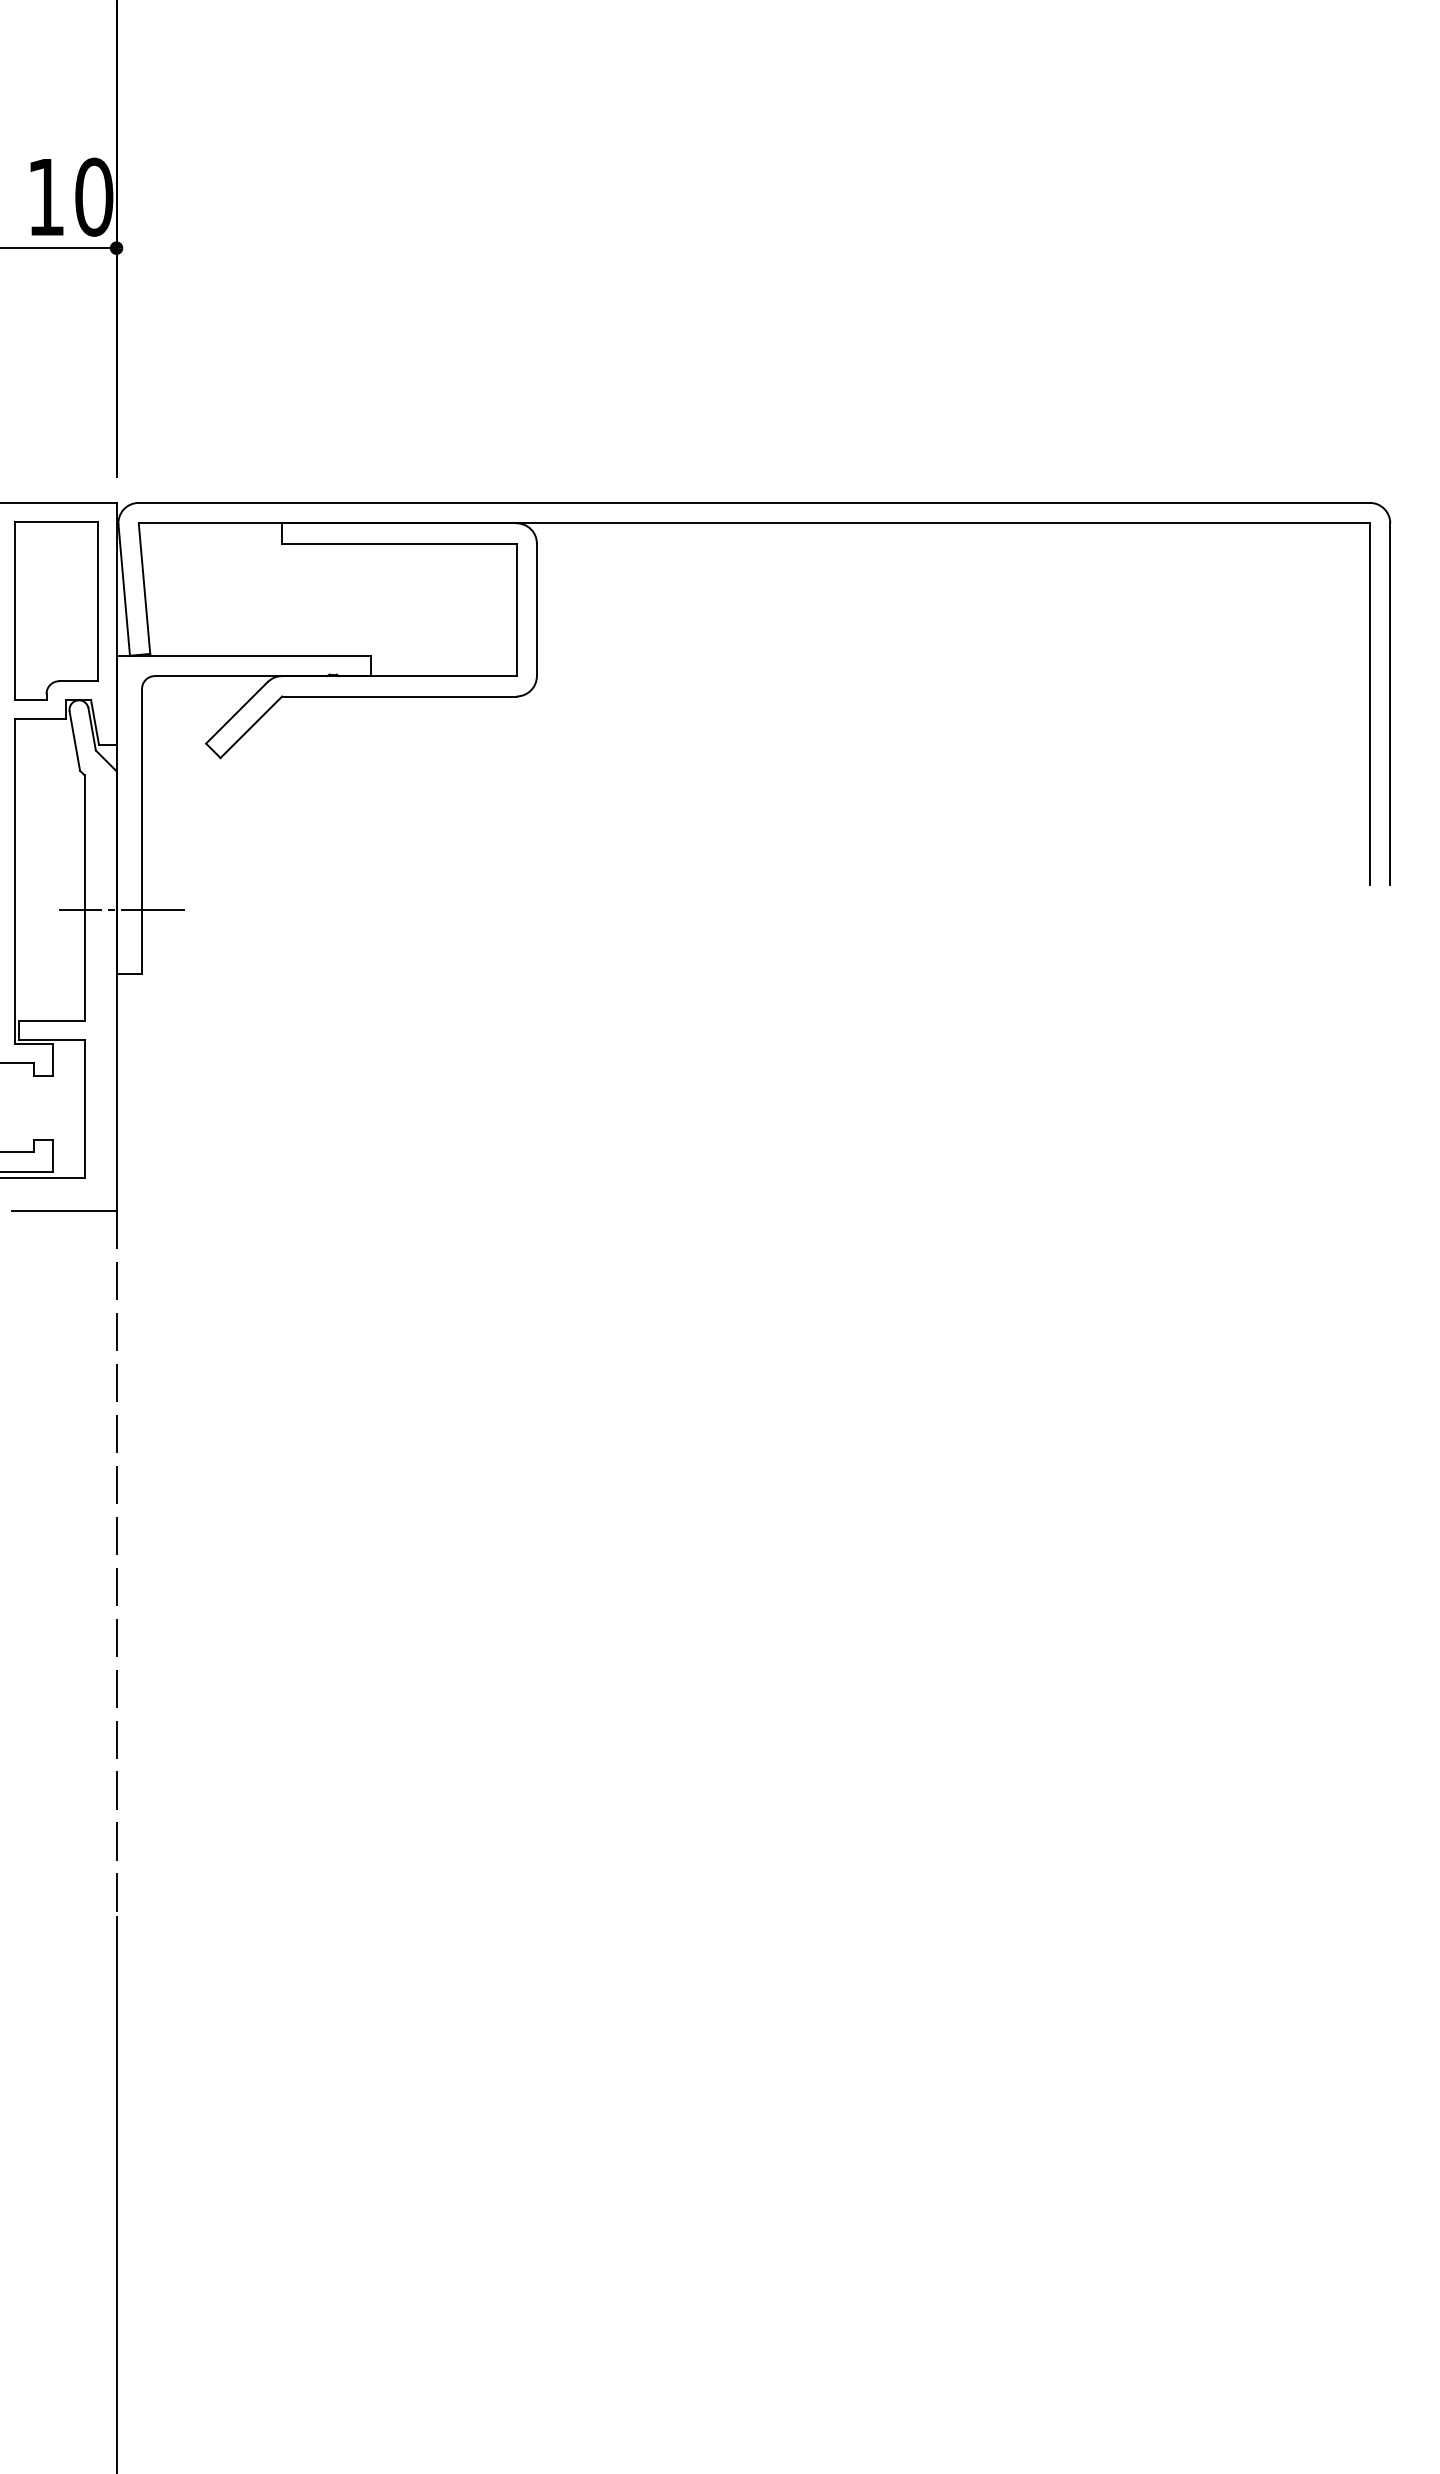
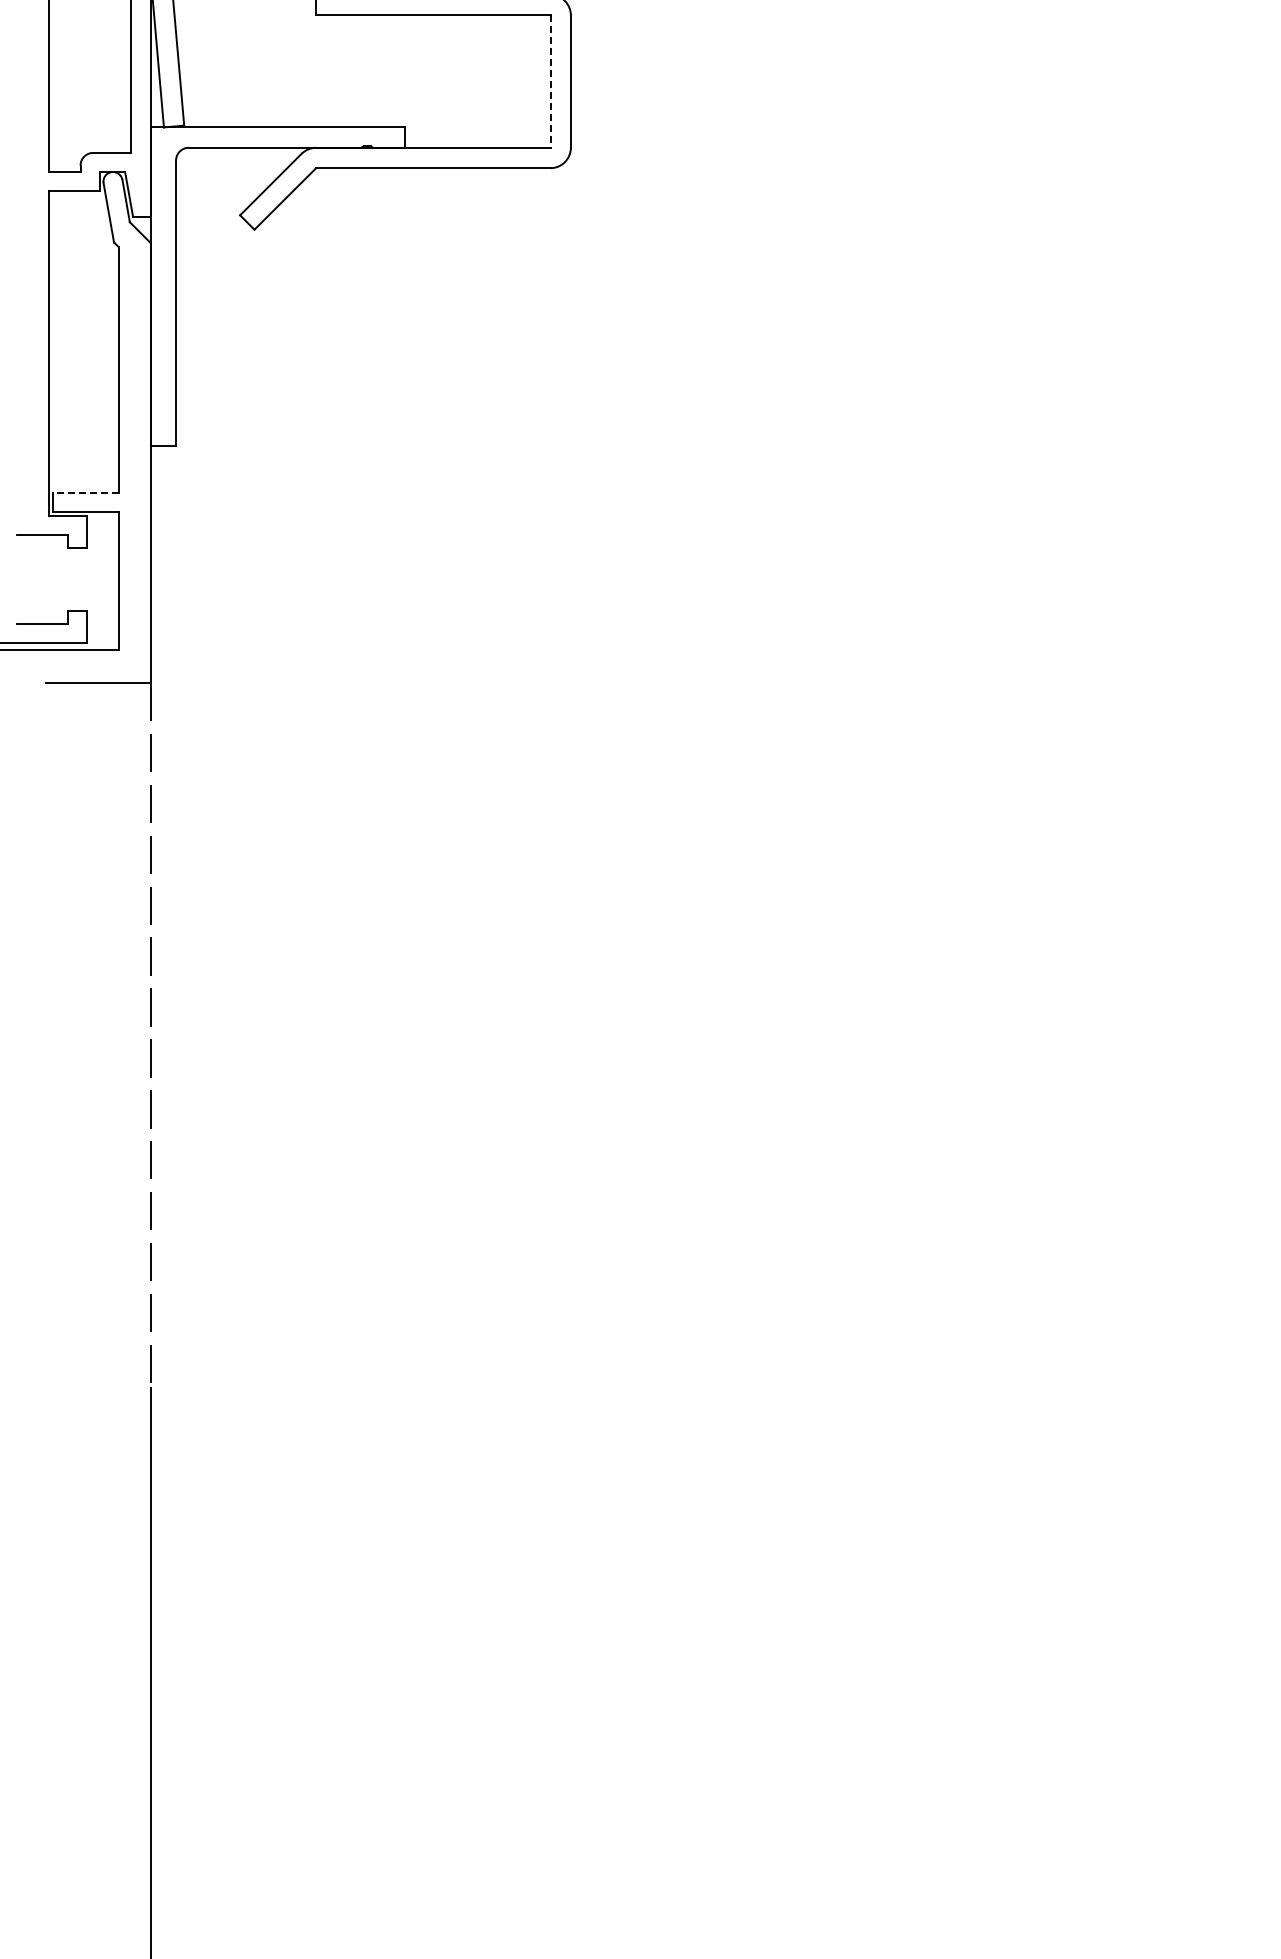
line: (516, 610) -> (550, 82), solid -> dashed
line: (121, 910) -> (155, 382), removed
line: (51, 1021) -> (85, 493), solid -> dashed

